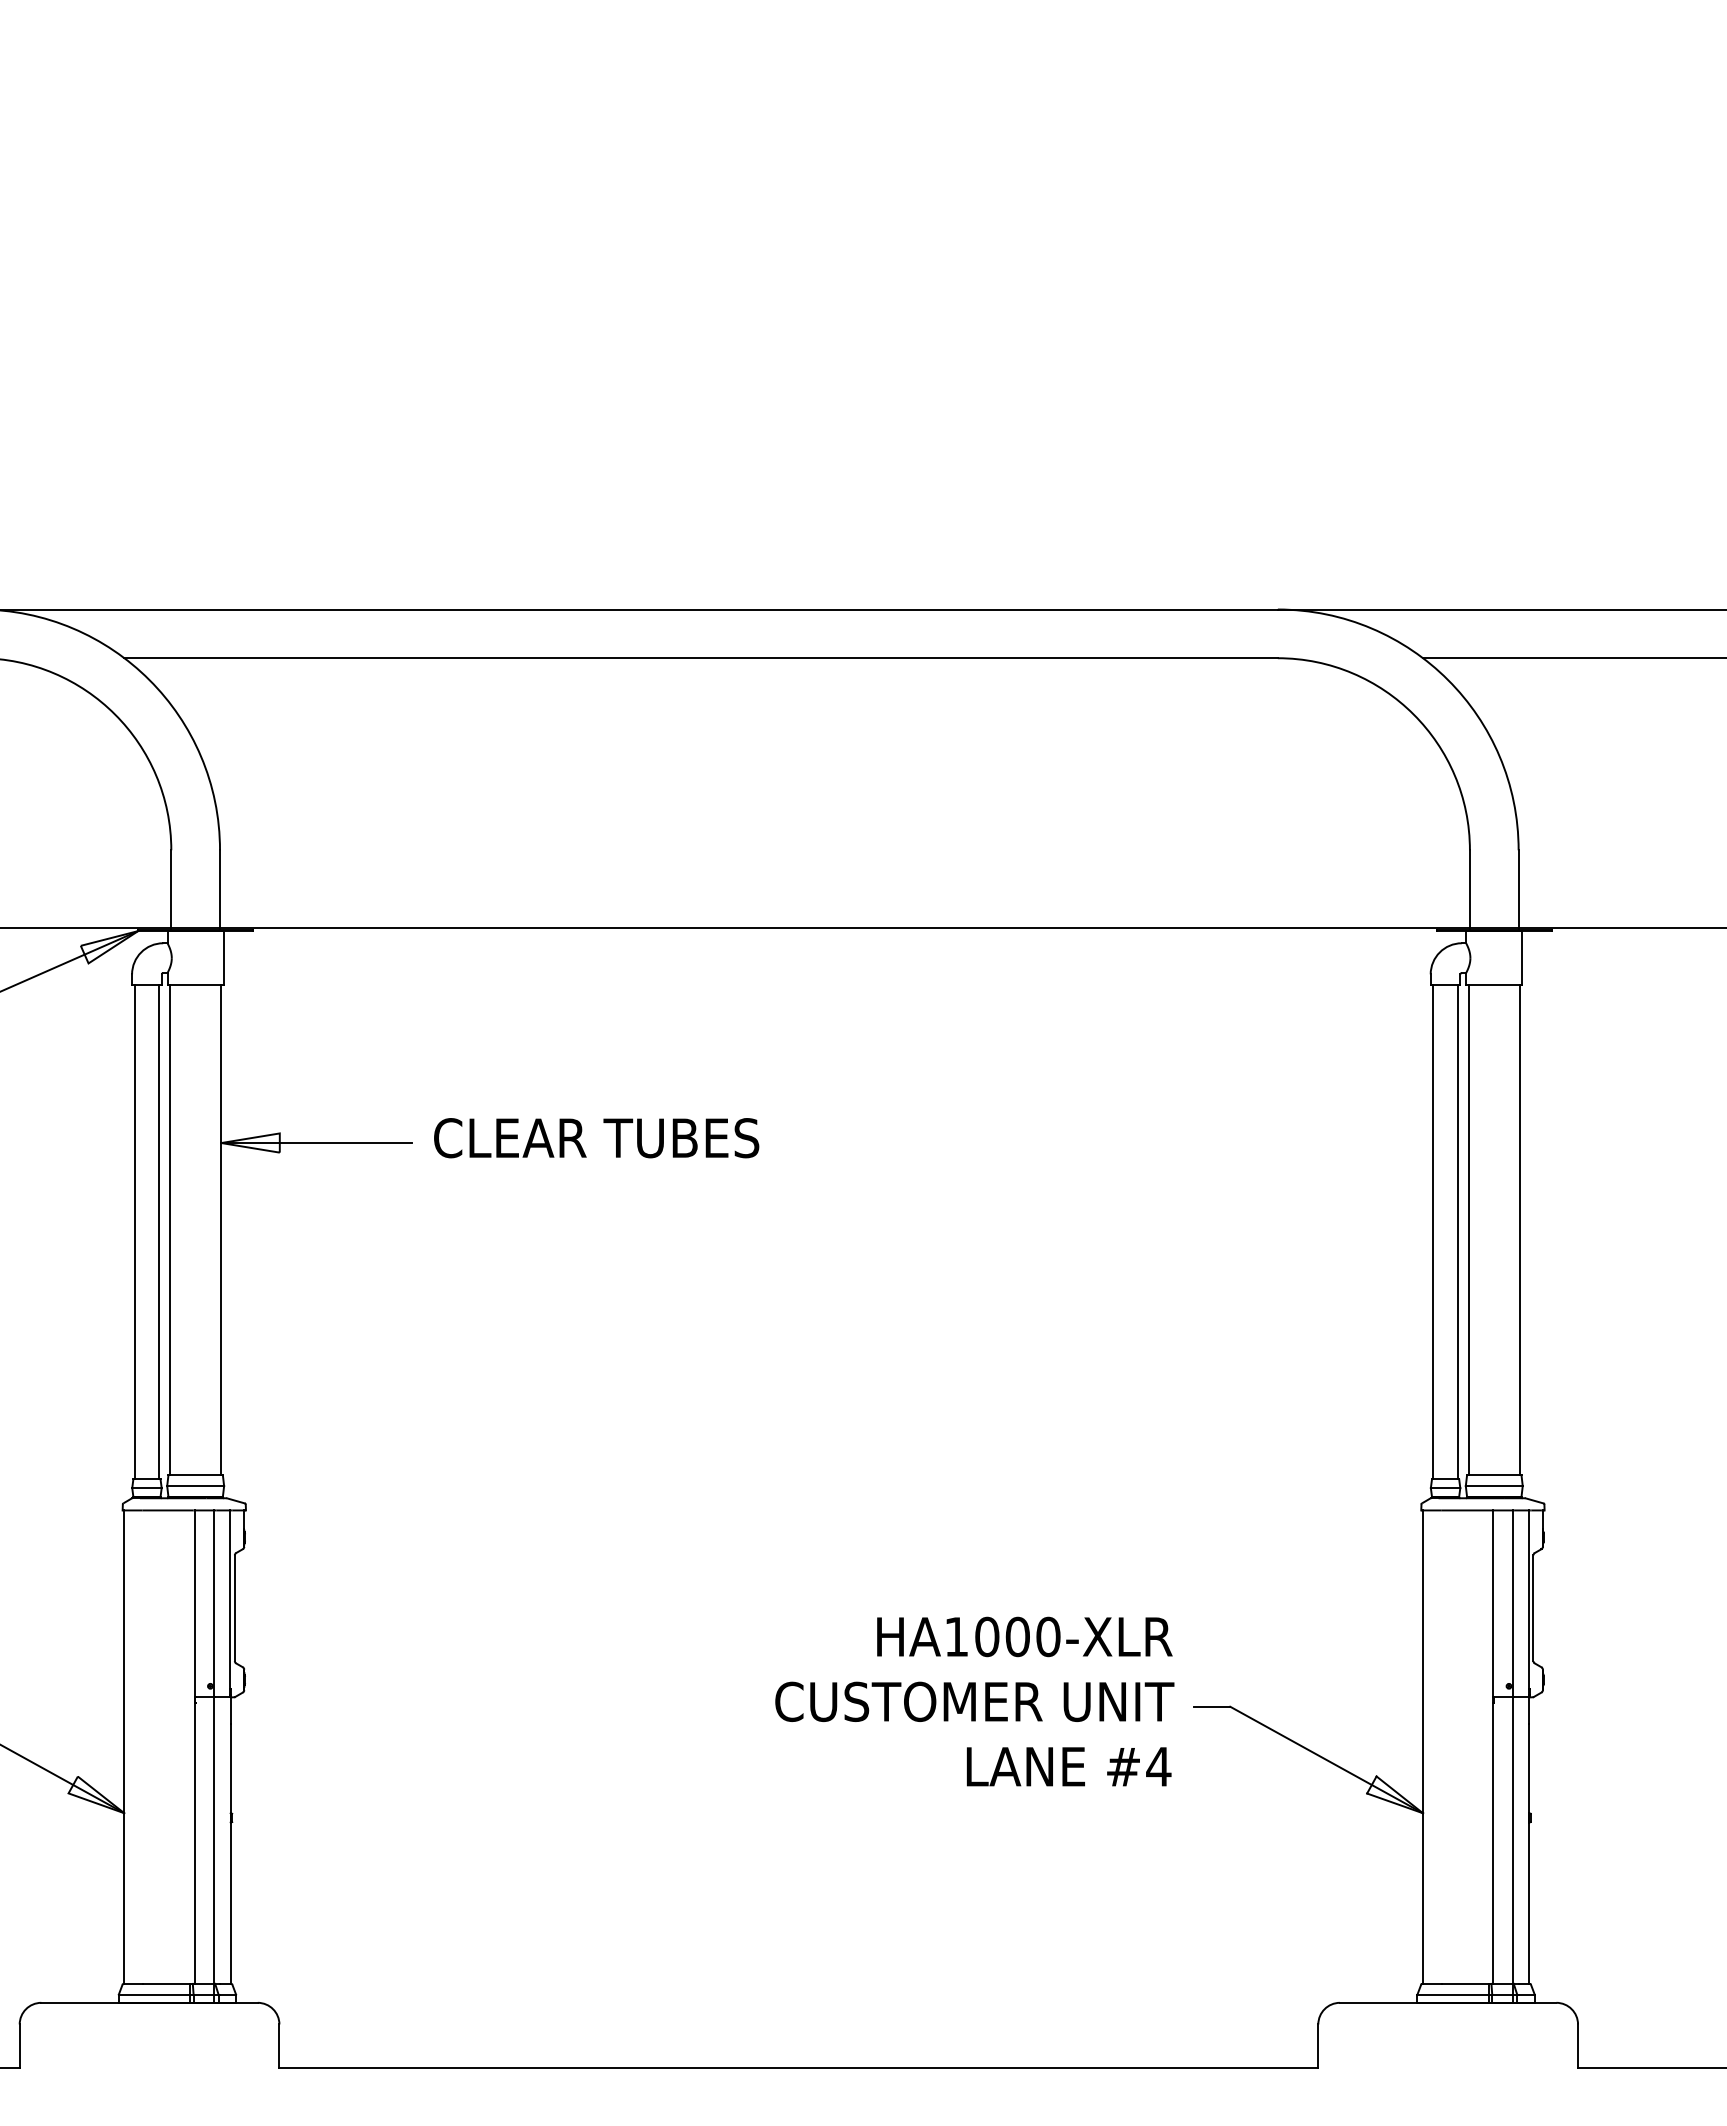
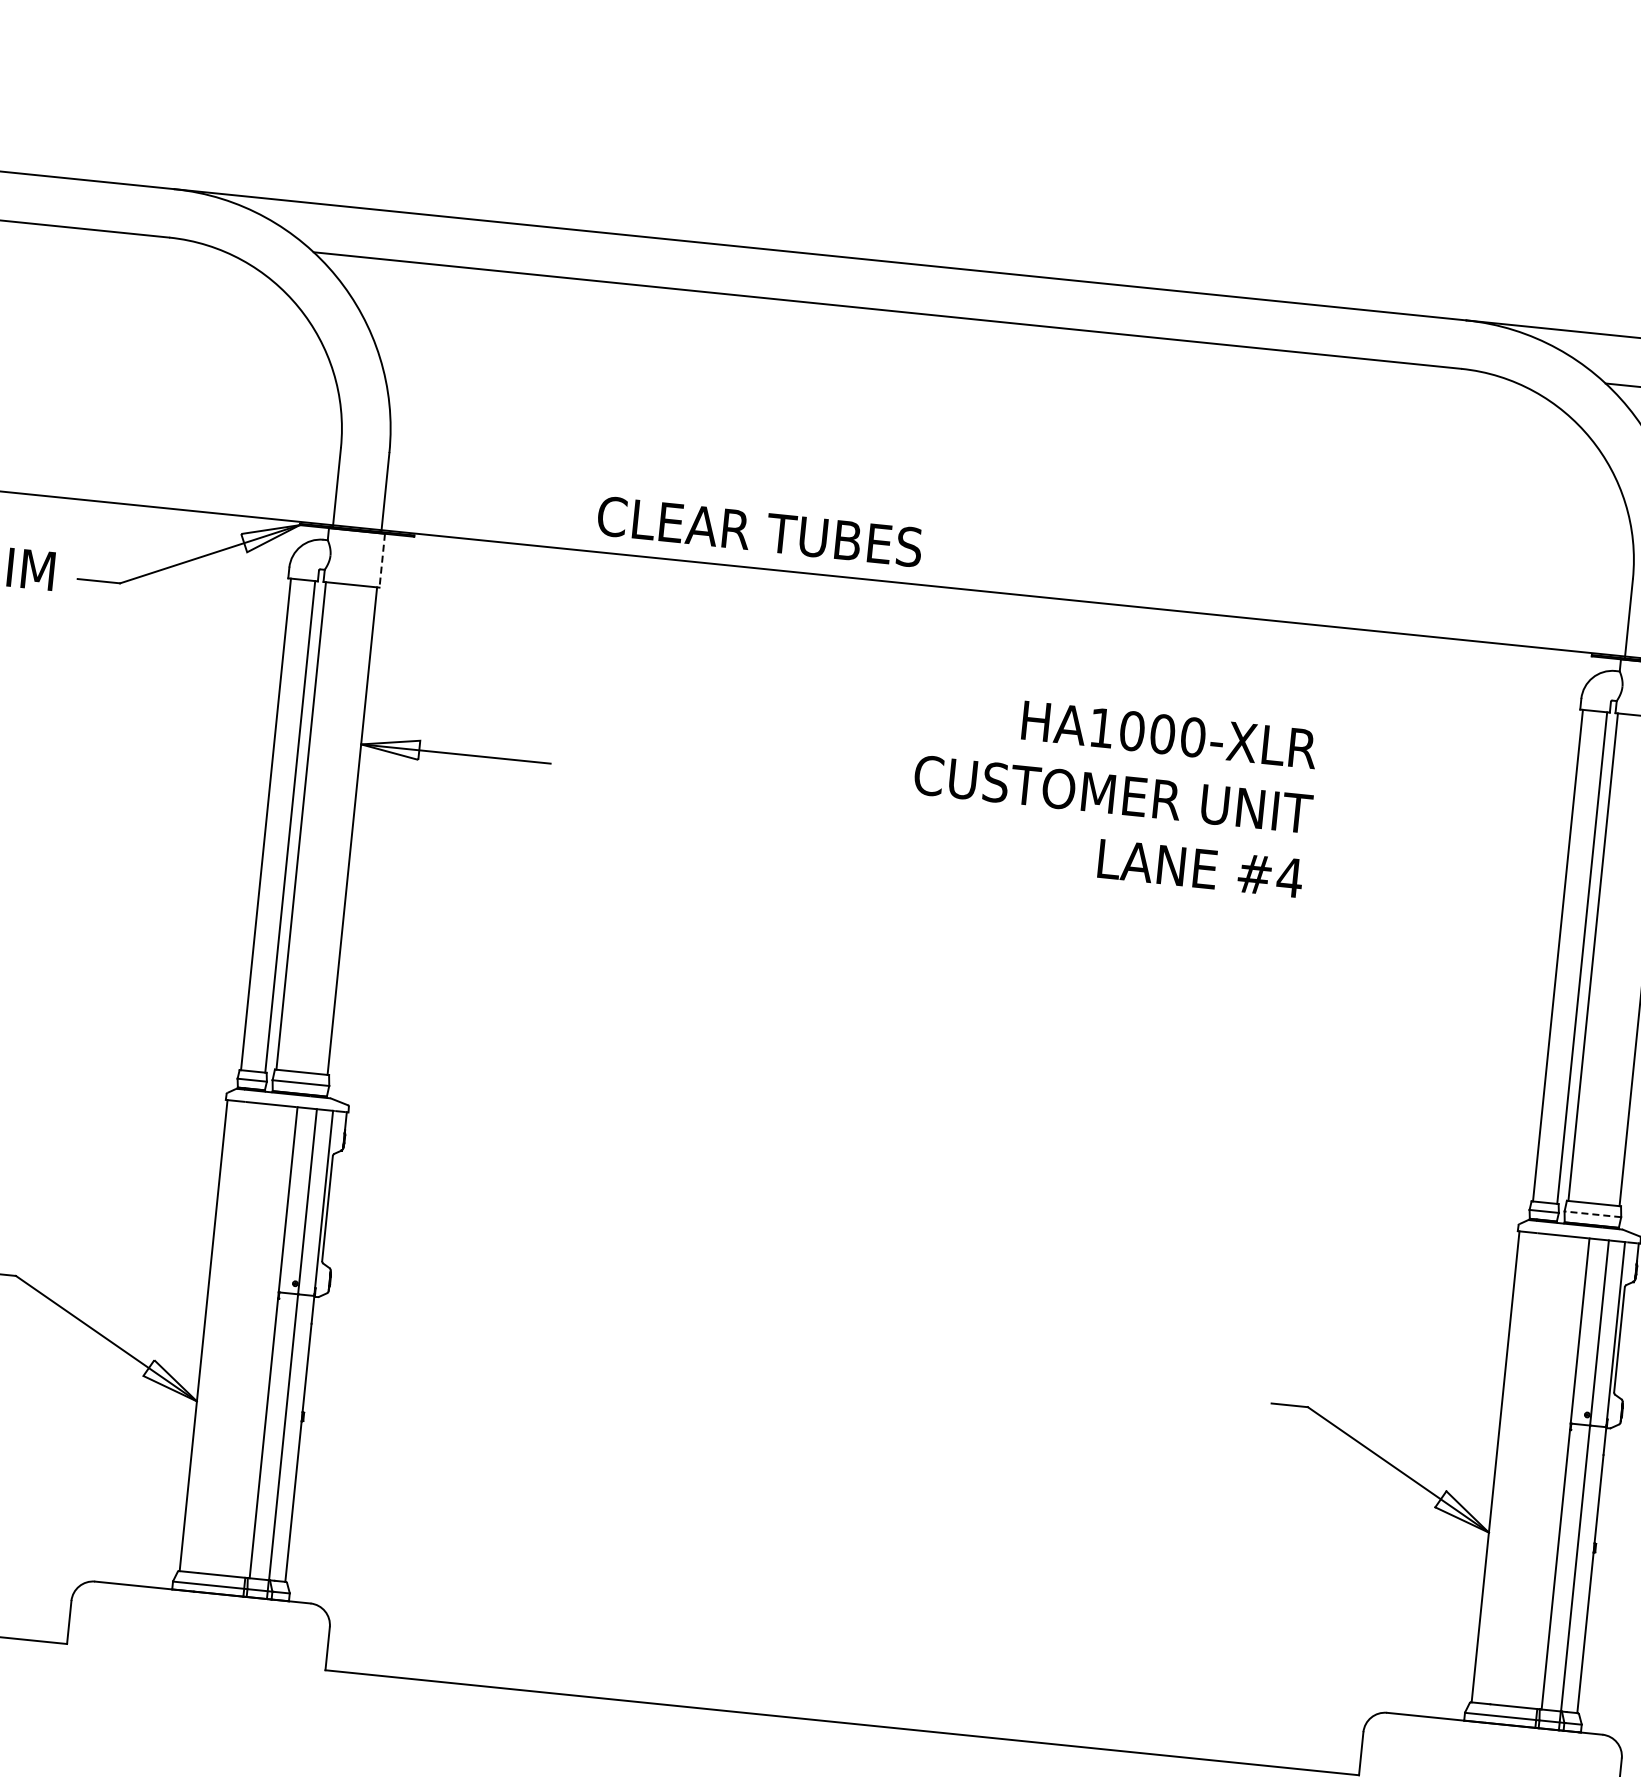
line: (223, 958) -> (381, 561), solid -> dashed
text: (596, 1138) -> (759, 532), moved
line: (1493, 1486) -> (1592, 1214), solid -> dashed
text: (974, 1701) -> (1113, 794), moved

